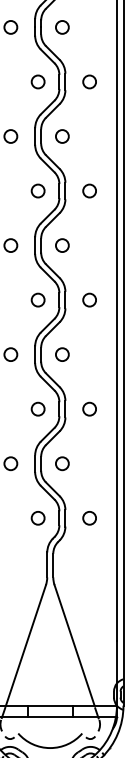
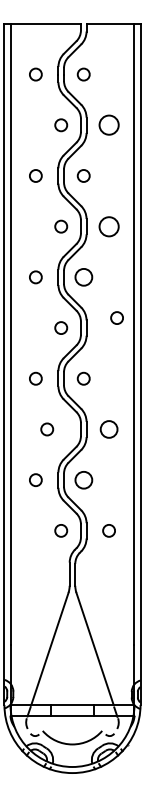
circle: (89, 82) -> (108, 125), size x1.6
circle: (89, 190) -> (108, 226), size x1.6
circle: (62, 245) -> (83, 277), size x1.4
circle: (89, 299) -> (116, 317), moved
circle: (38, 409) -> (47, 429), moved
circle: (89, 409) -> (108, 429), size x1.4
circle: (62, 463) -> (83, 479), size x1.4

